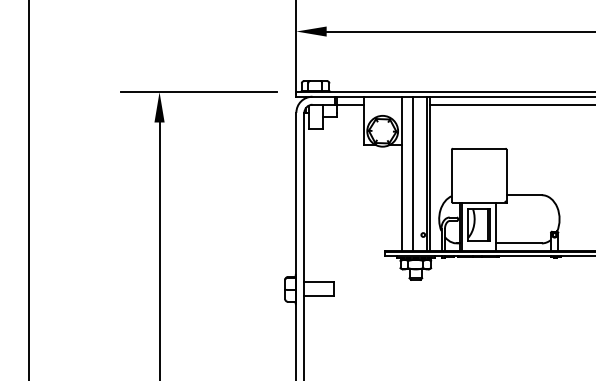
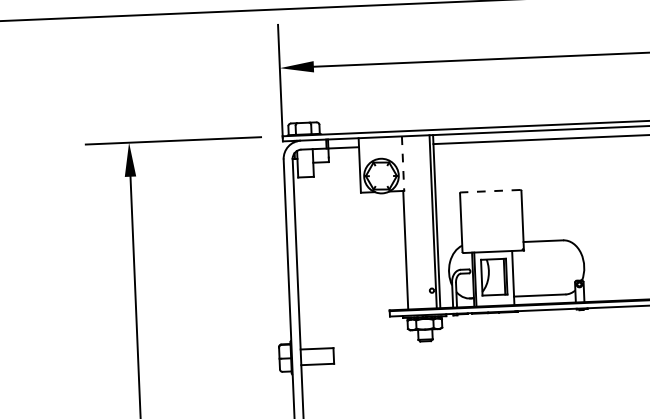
line: (402, 121) -> (403, 164), solid -> dashed
line: (478, 148) -> (489, 190), solid -> dashed
line: (412, 173) -> (416, 222), removed

